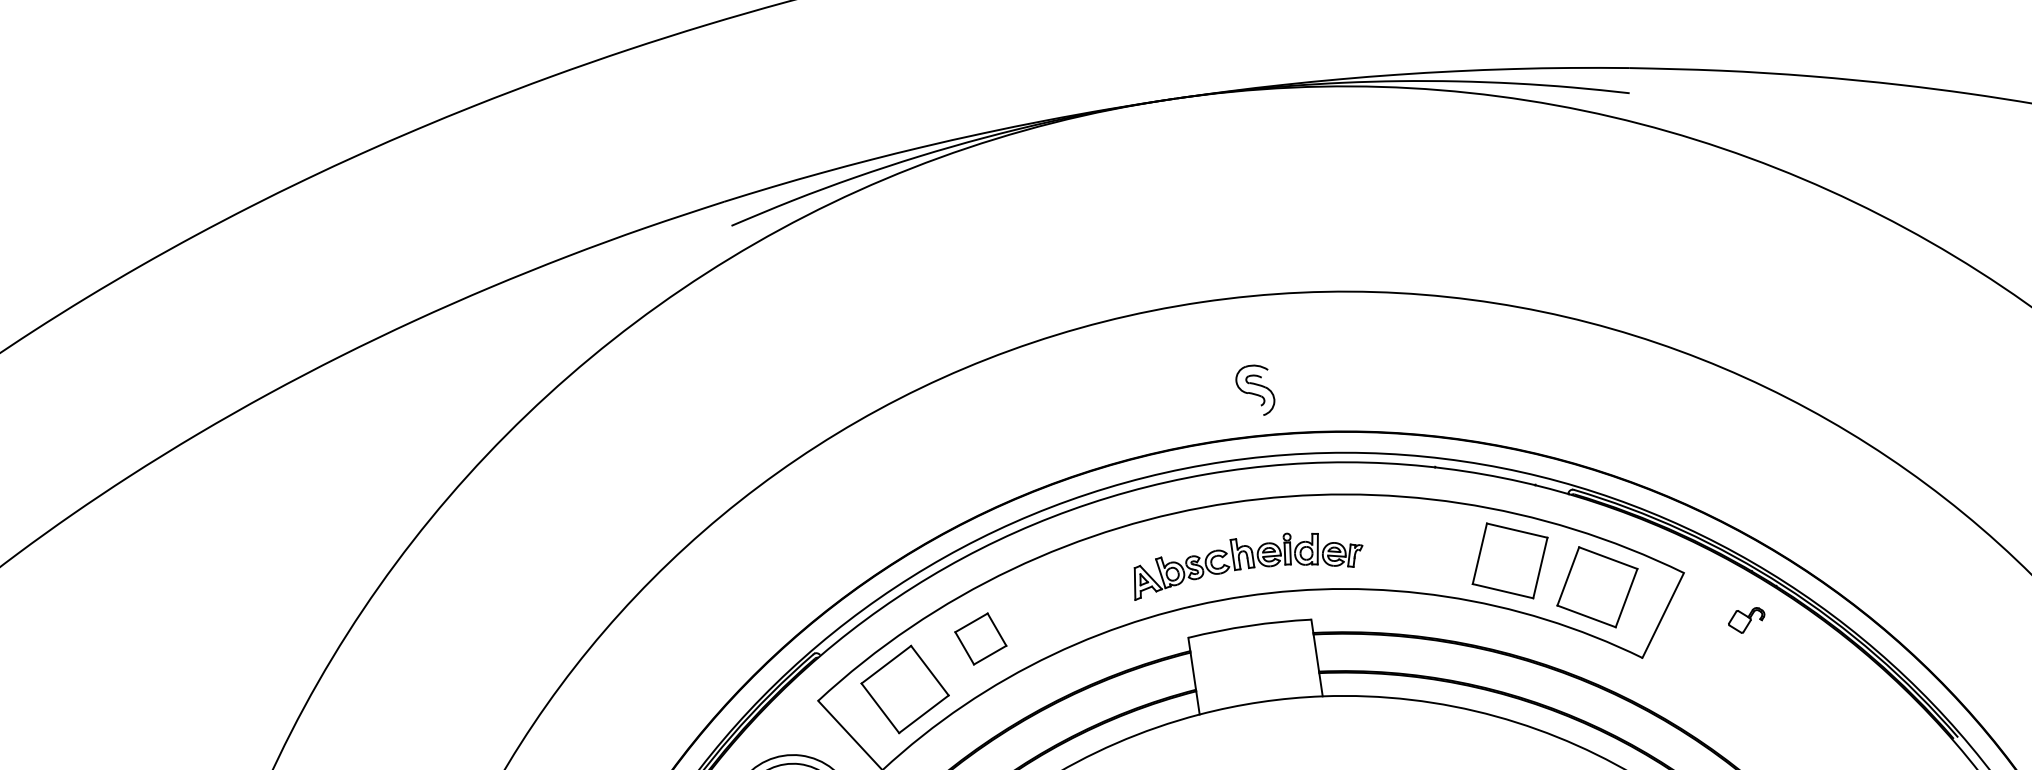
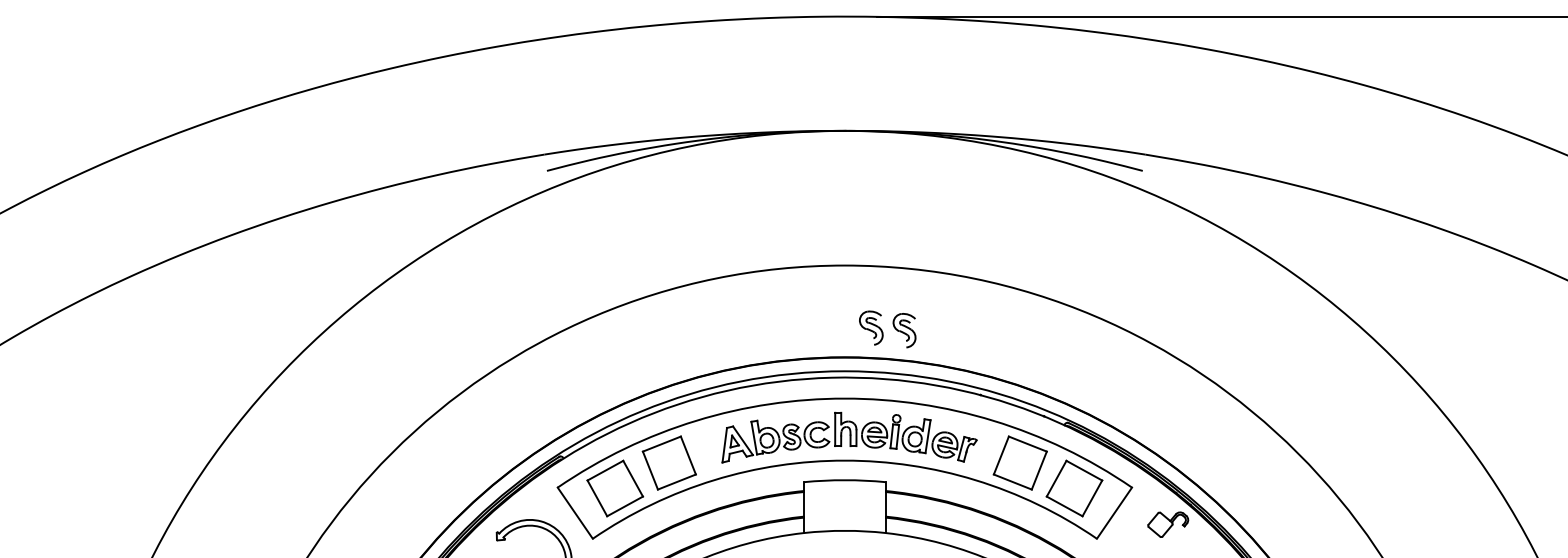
part: (1305, 386) -> (904, 330), added
part: (1246, 560) -> (849, 437), size x1.67
part: (1747, 620) -> (1168, 524), size x1.67
part: (979, 638) -> (668, 462), size x1.67

